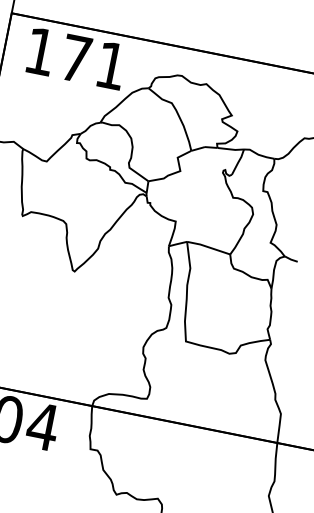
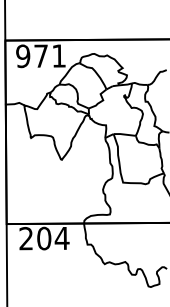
text: (41, 52) -> (23, 56), 171 -> 971

